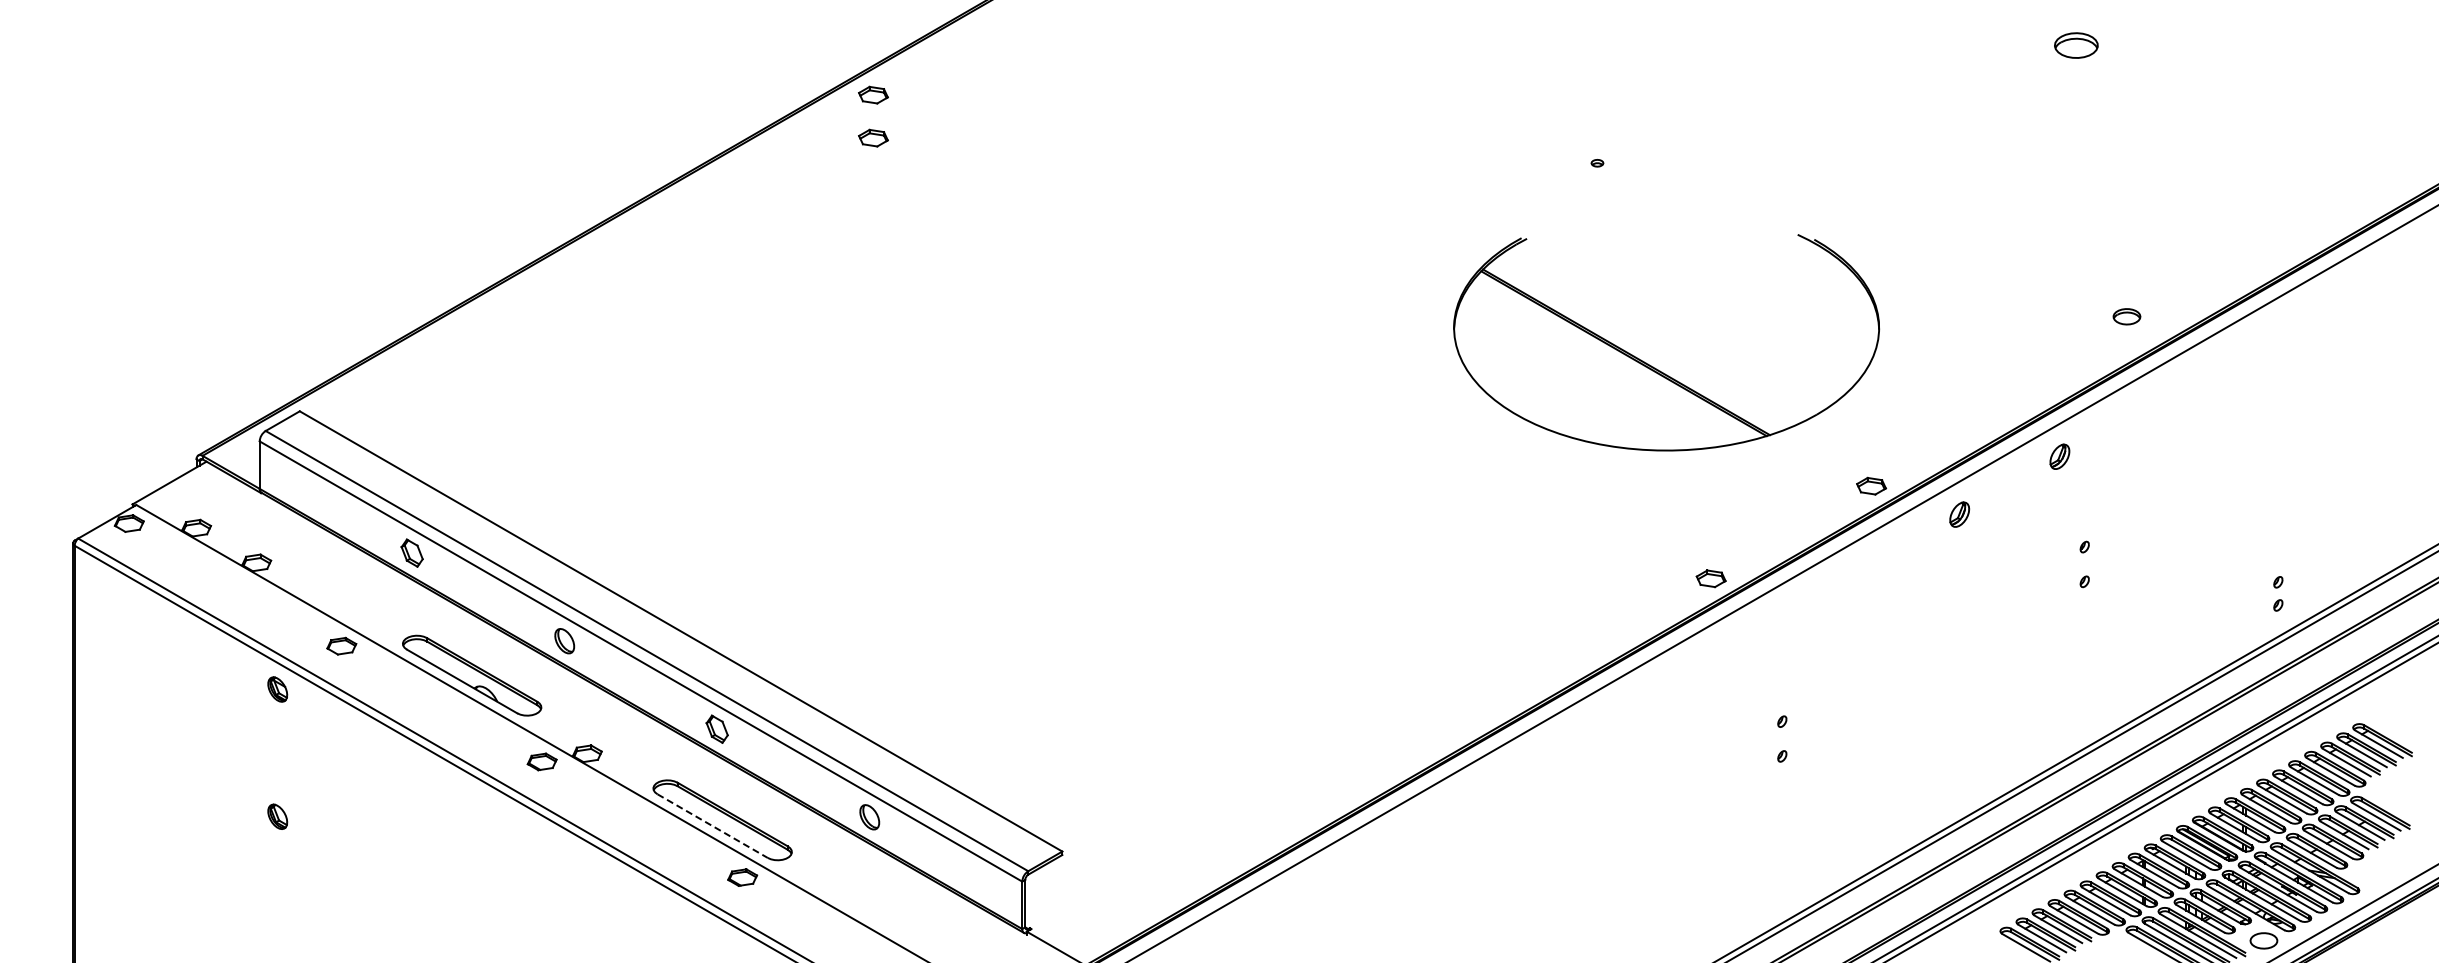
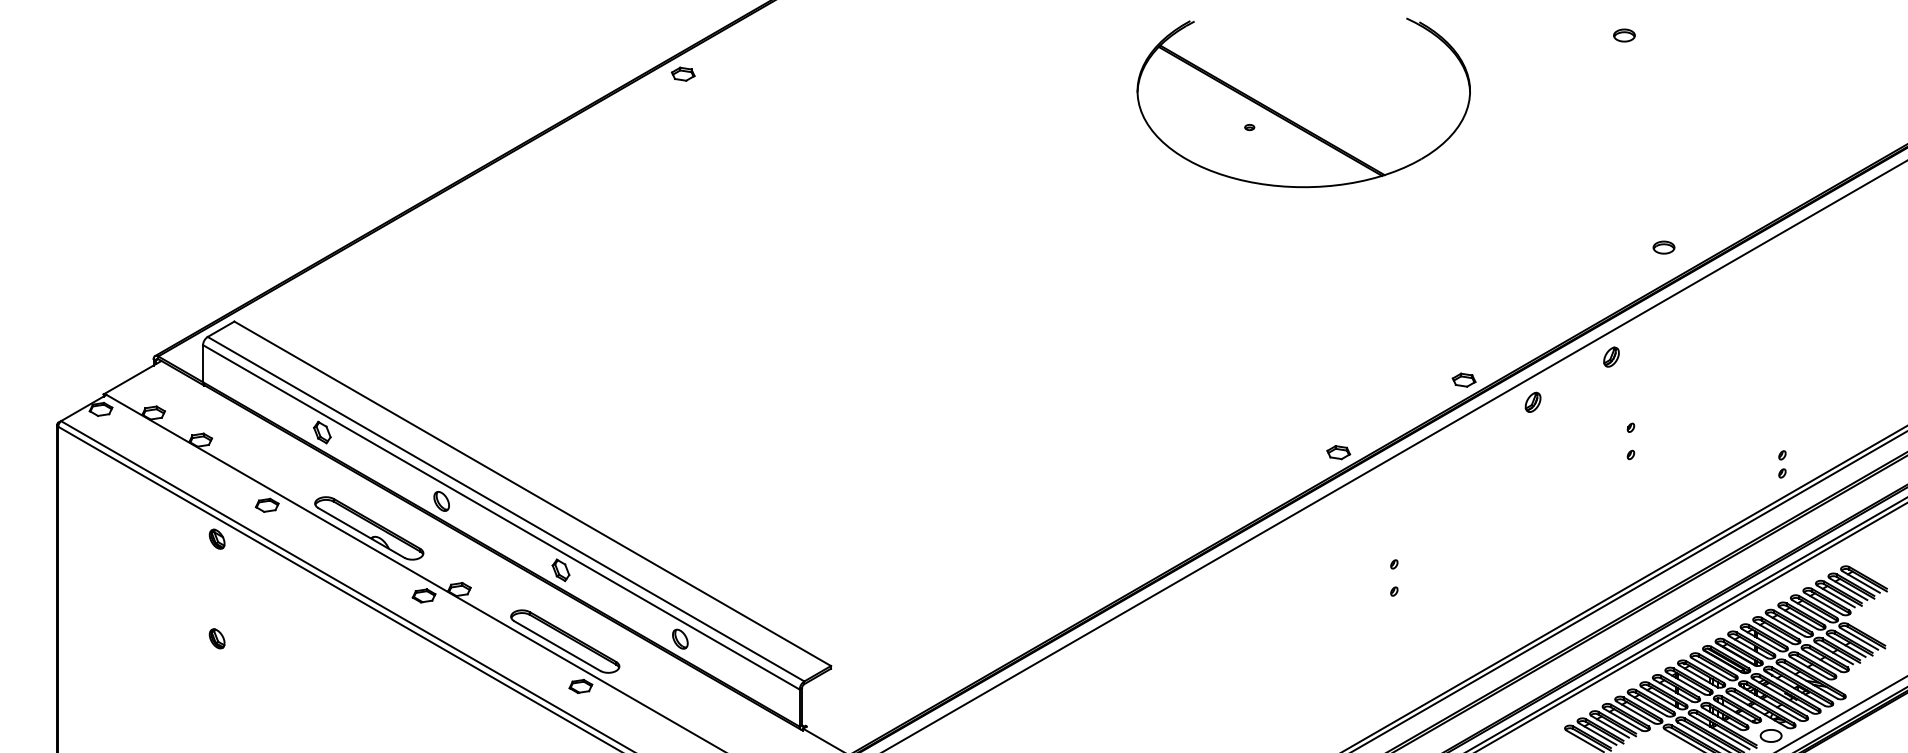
part: (2076, 45) -> (1624, 35), size x0.62
part: (873, 137) -> (683, 107), removed
part: (1653, 366) -> (1293, 121), moved
line: (712, 826) -> (557, 646), dashed -> solid

